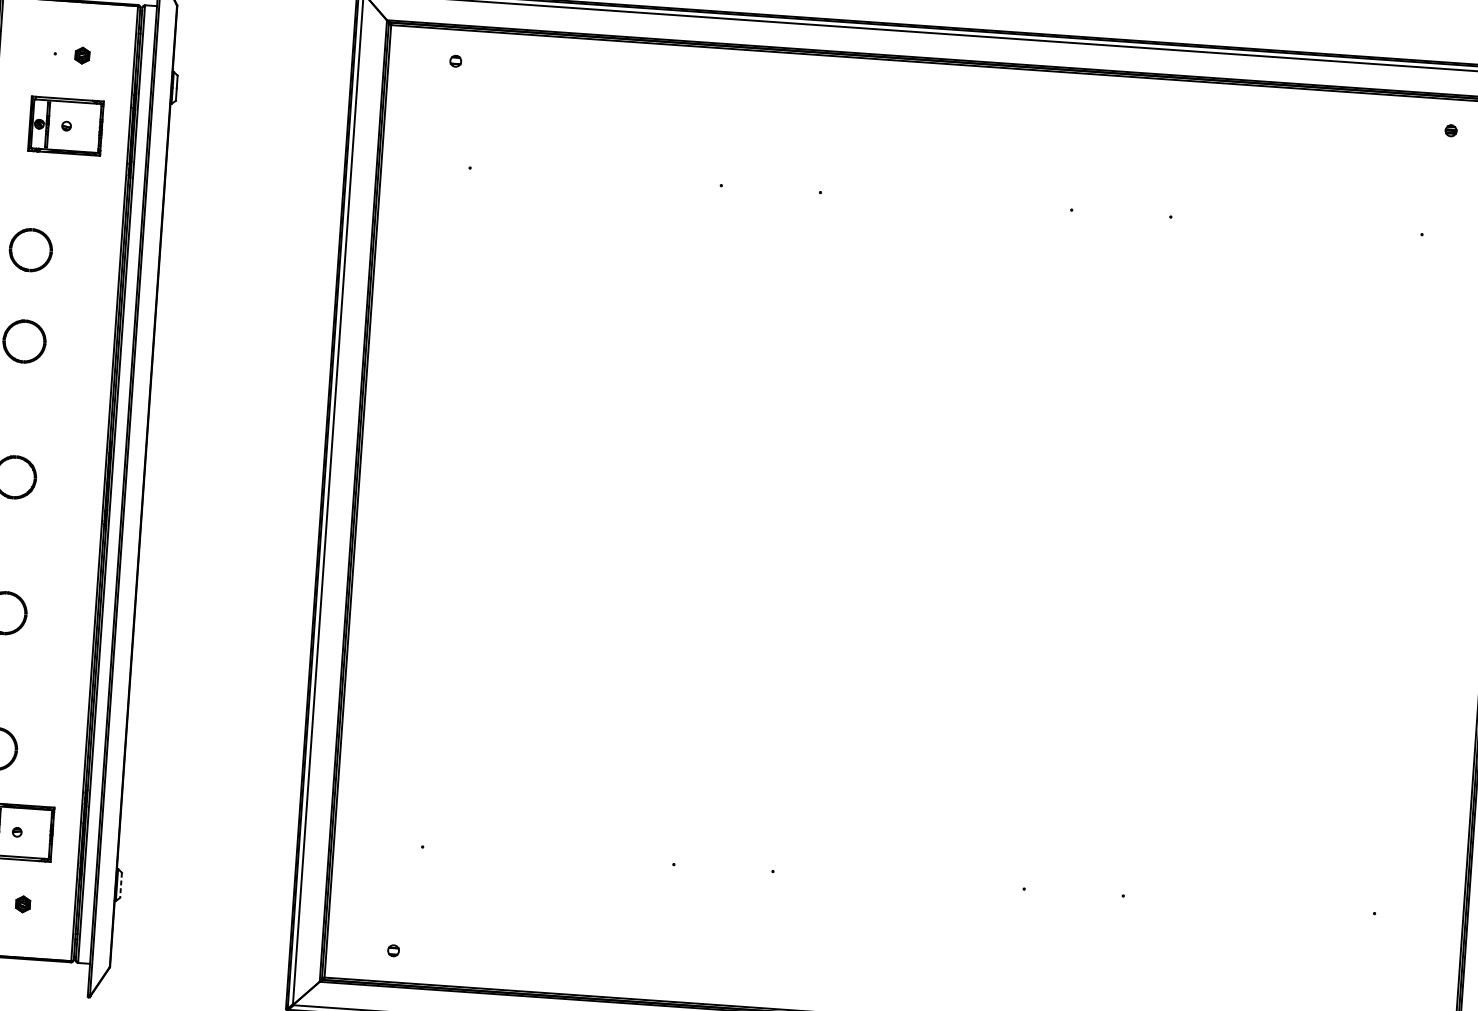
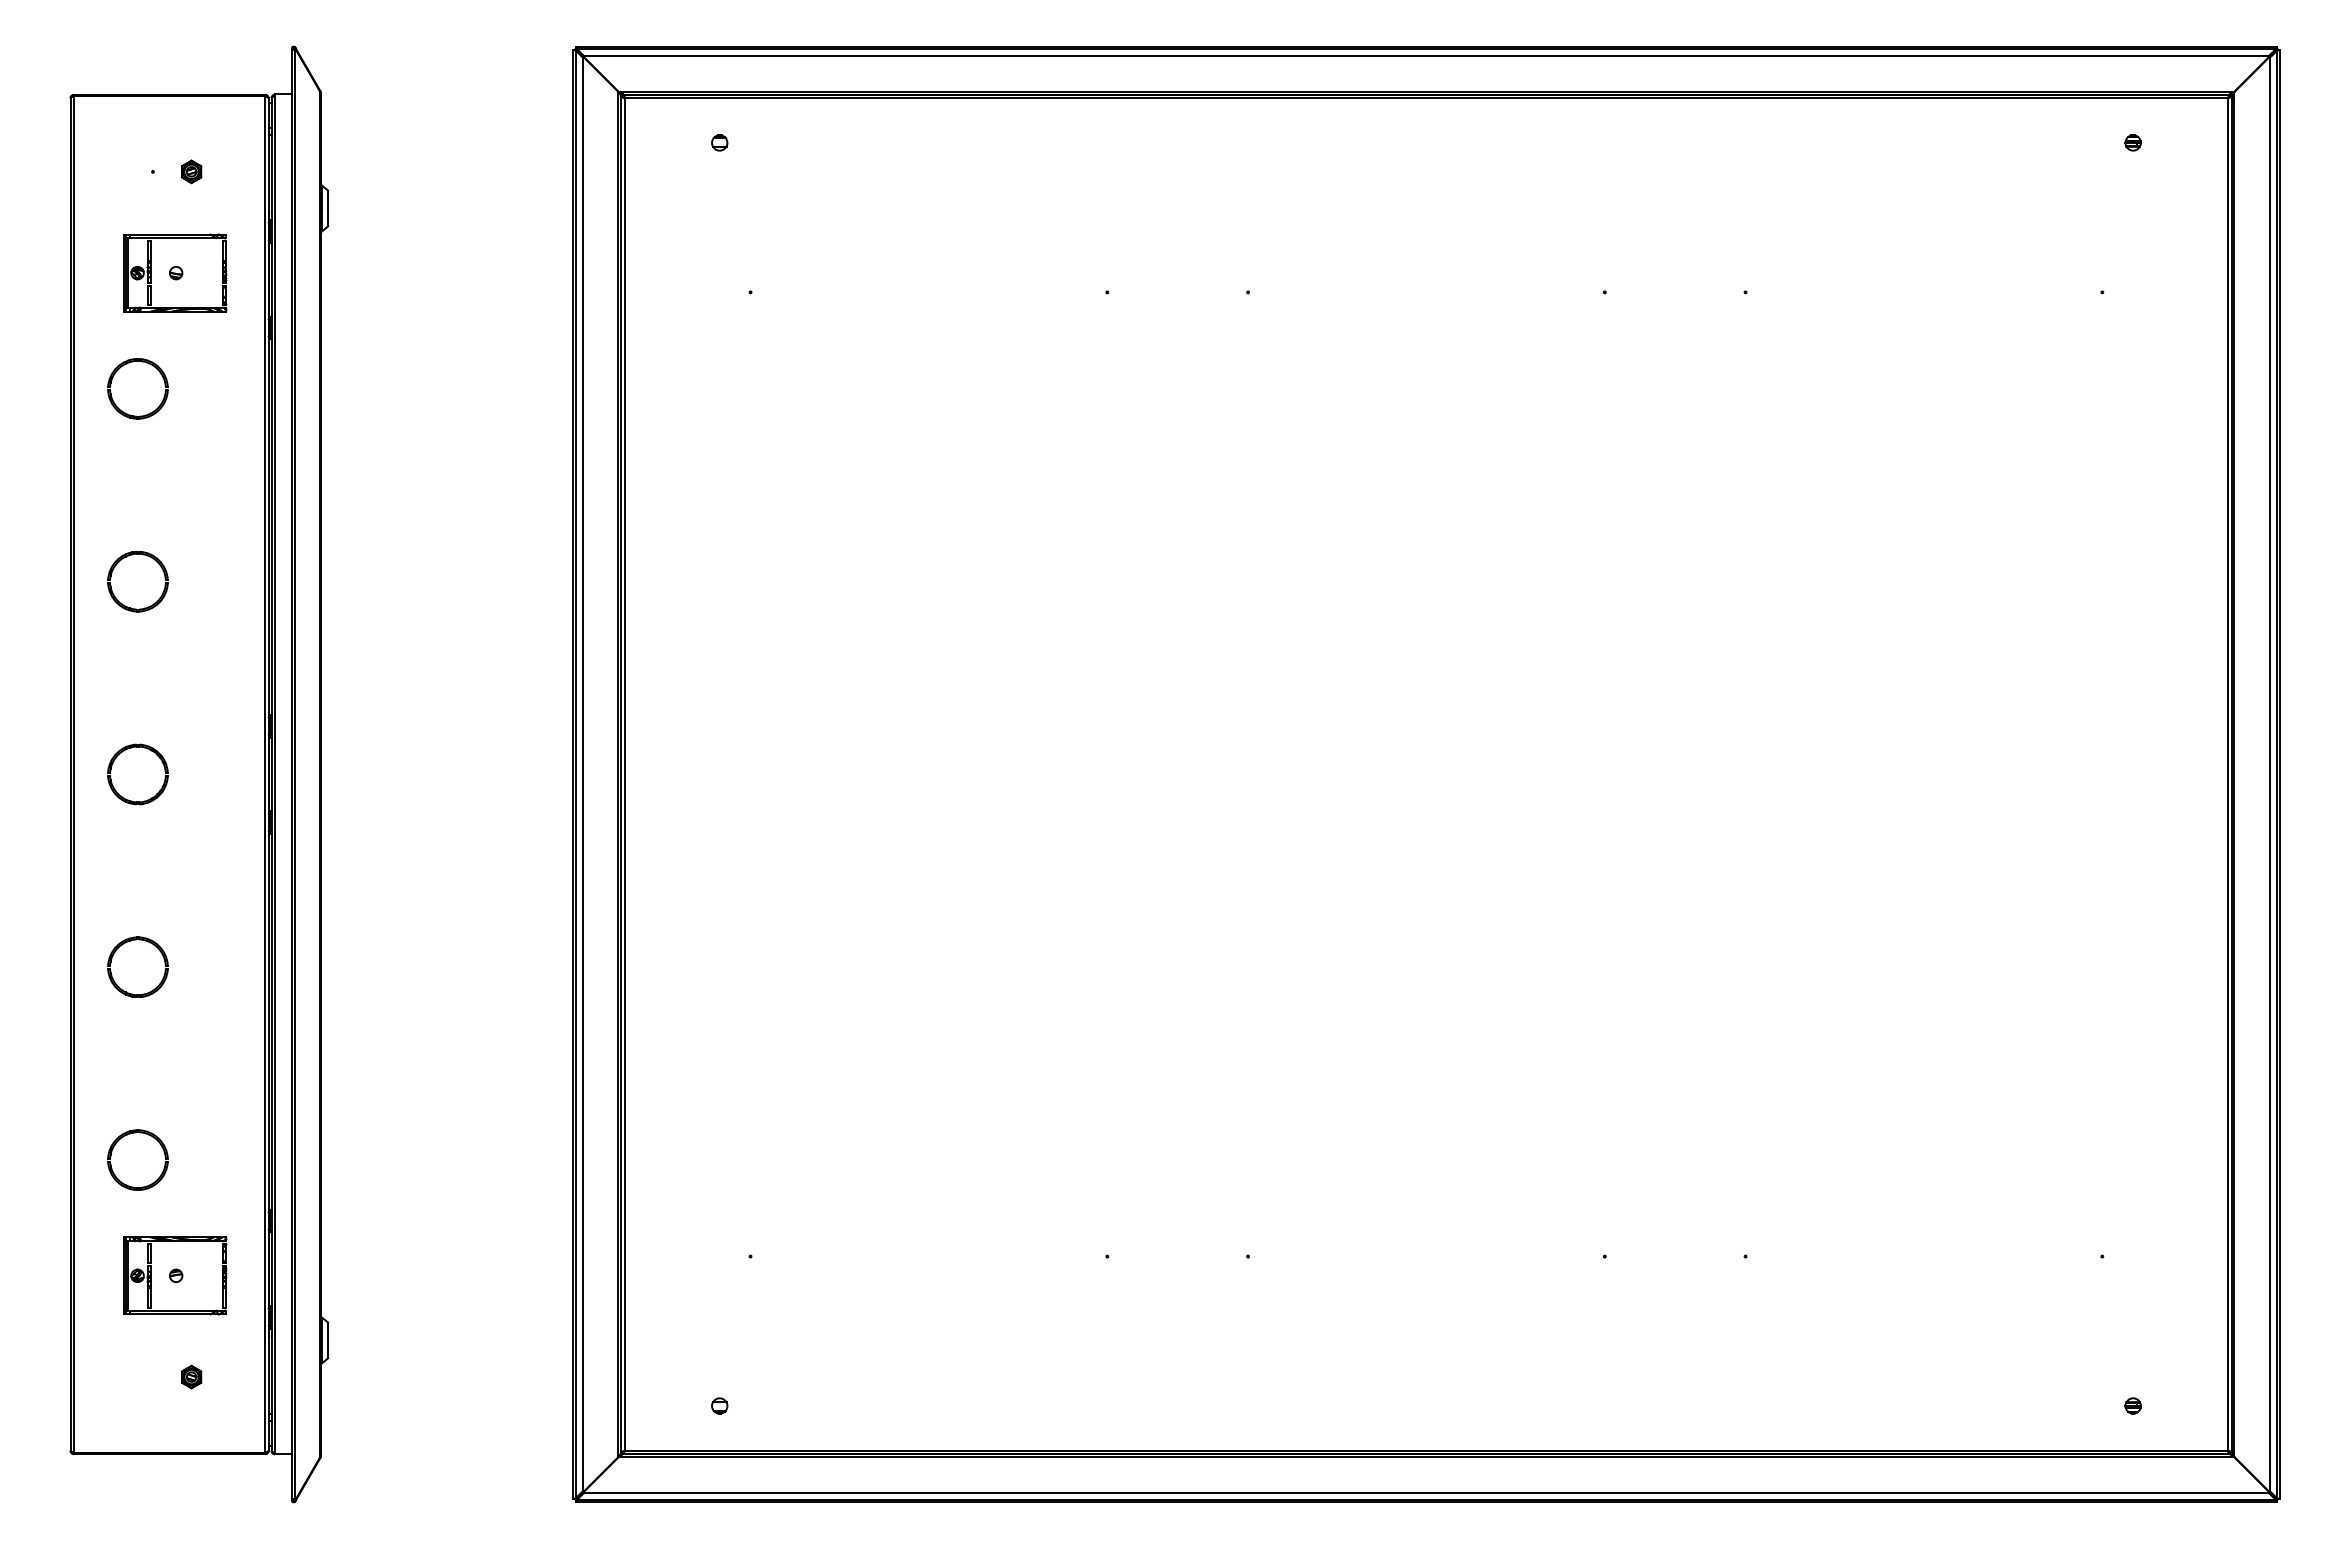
part: (14, 241) -> (113, 378), moved
line: (121, 885) -> (328, 1340), dashed -> solid

